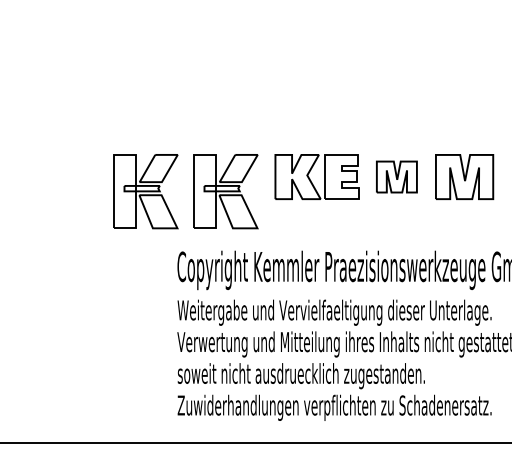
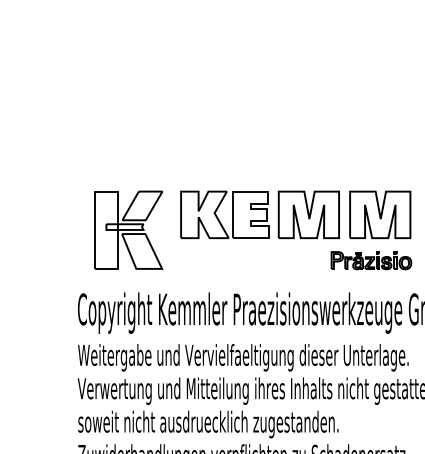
part: (396, 176) -> (308, 214), size x1.43
part: (145, 191) -> (44, 230), removed
part: (455, 220) -> (370, 260), added

